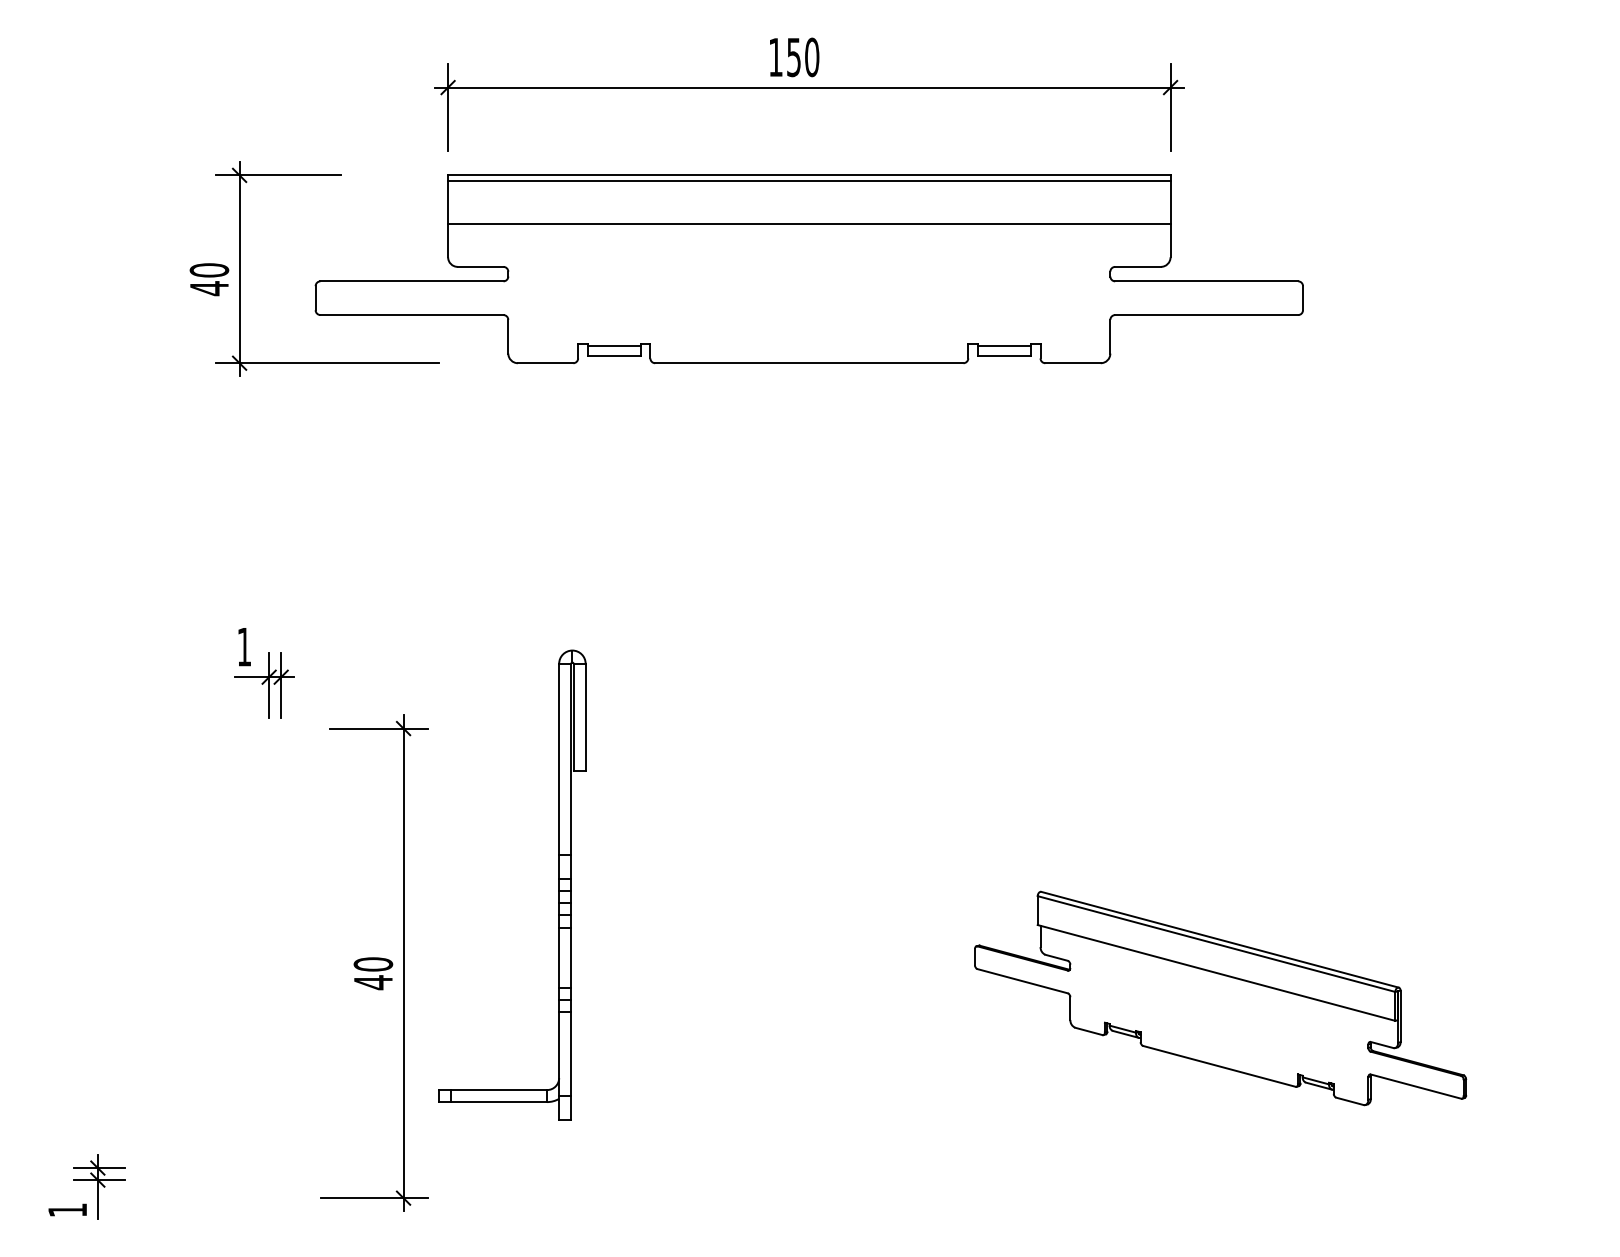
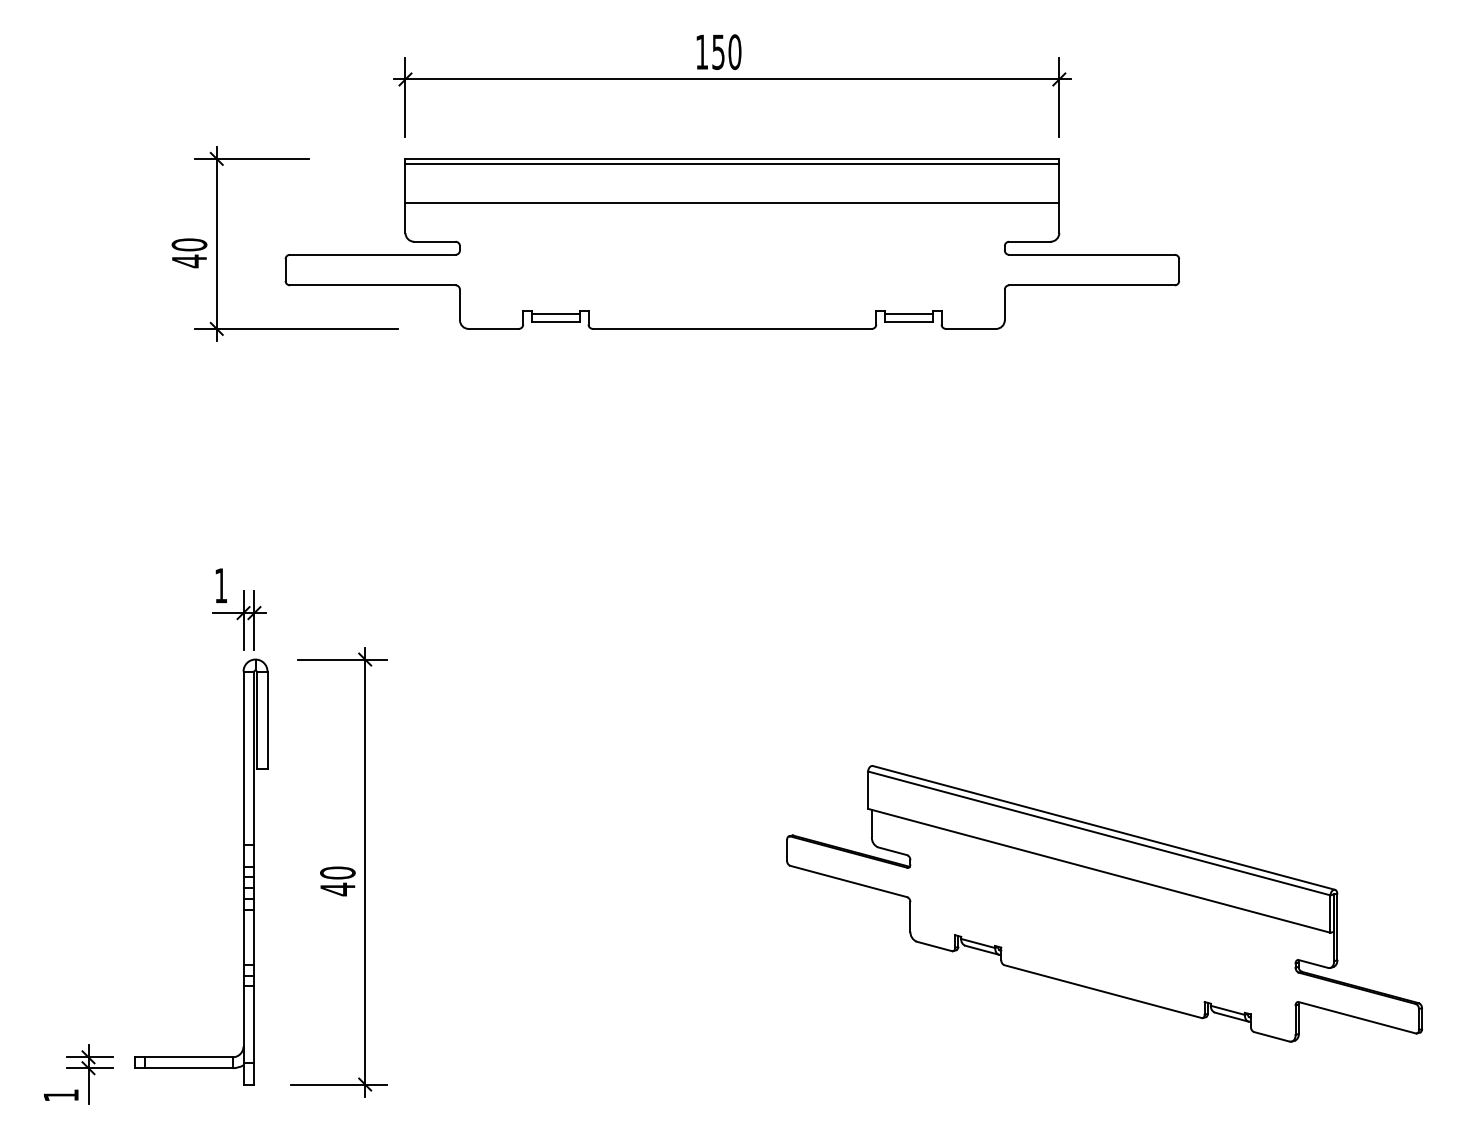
part: (558, 884) -> (242, 871), moved
part: (1220, 998) -> (1104, 903), size x1.43

